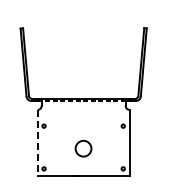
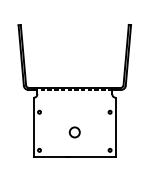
line: (37, 143) -> (33, 127), dashed -> solid
circle: (83, 148) -> (74, 132), size x0.71

